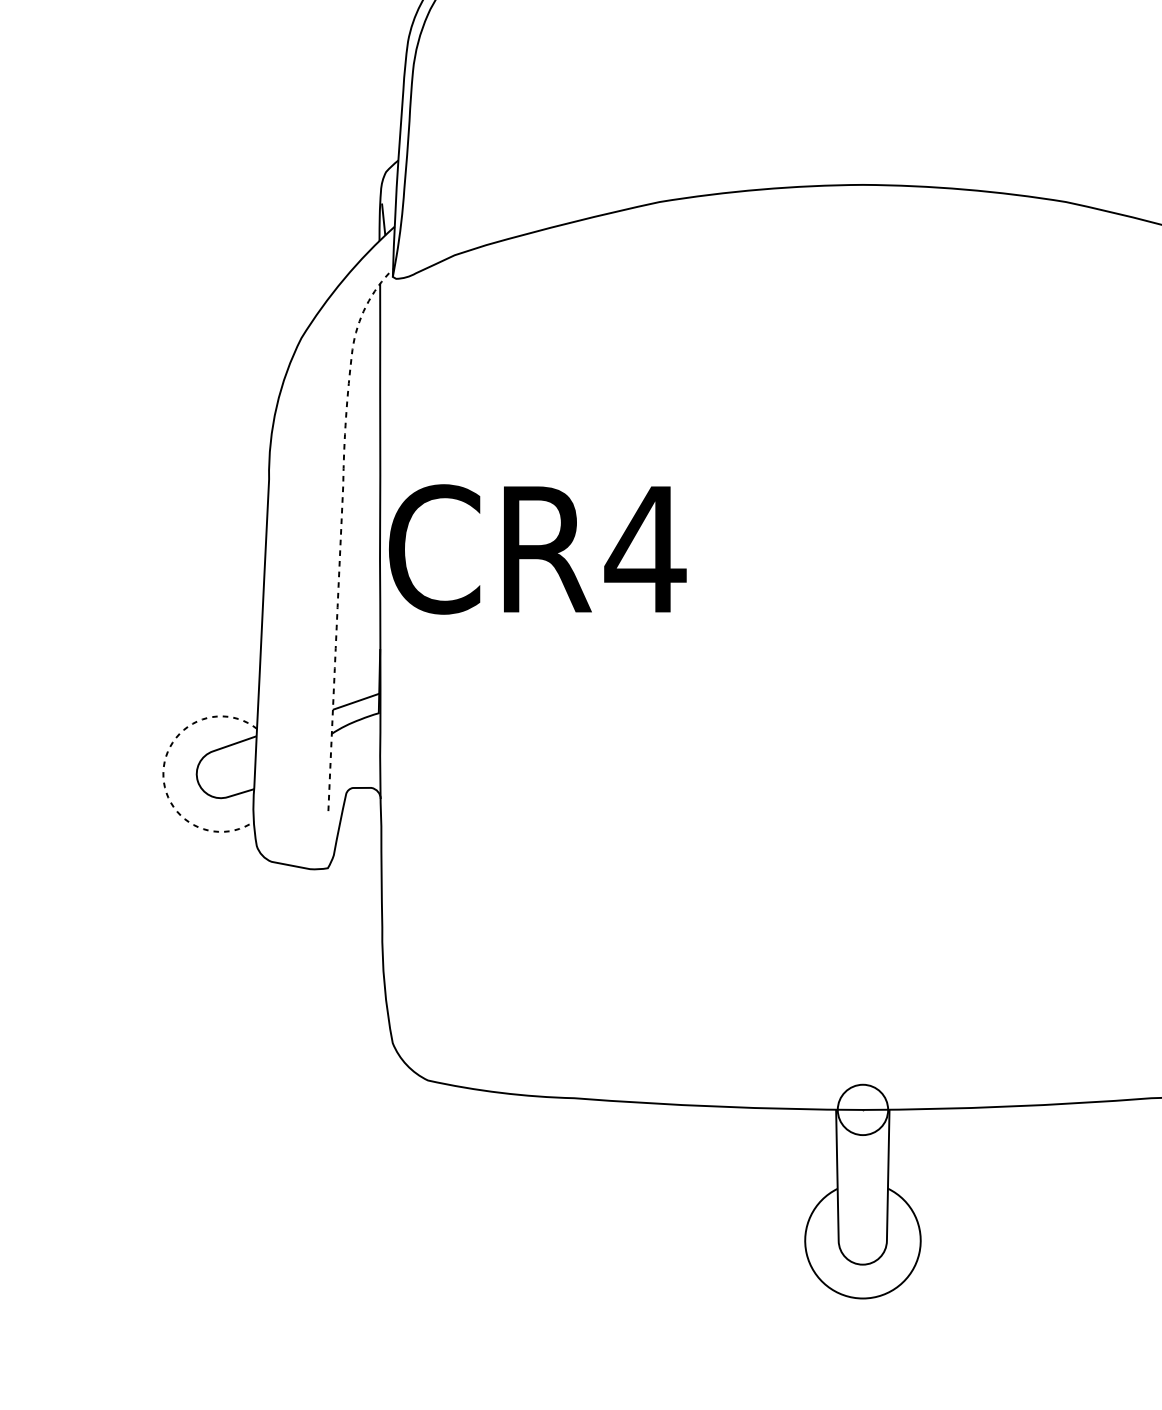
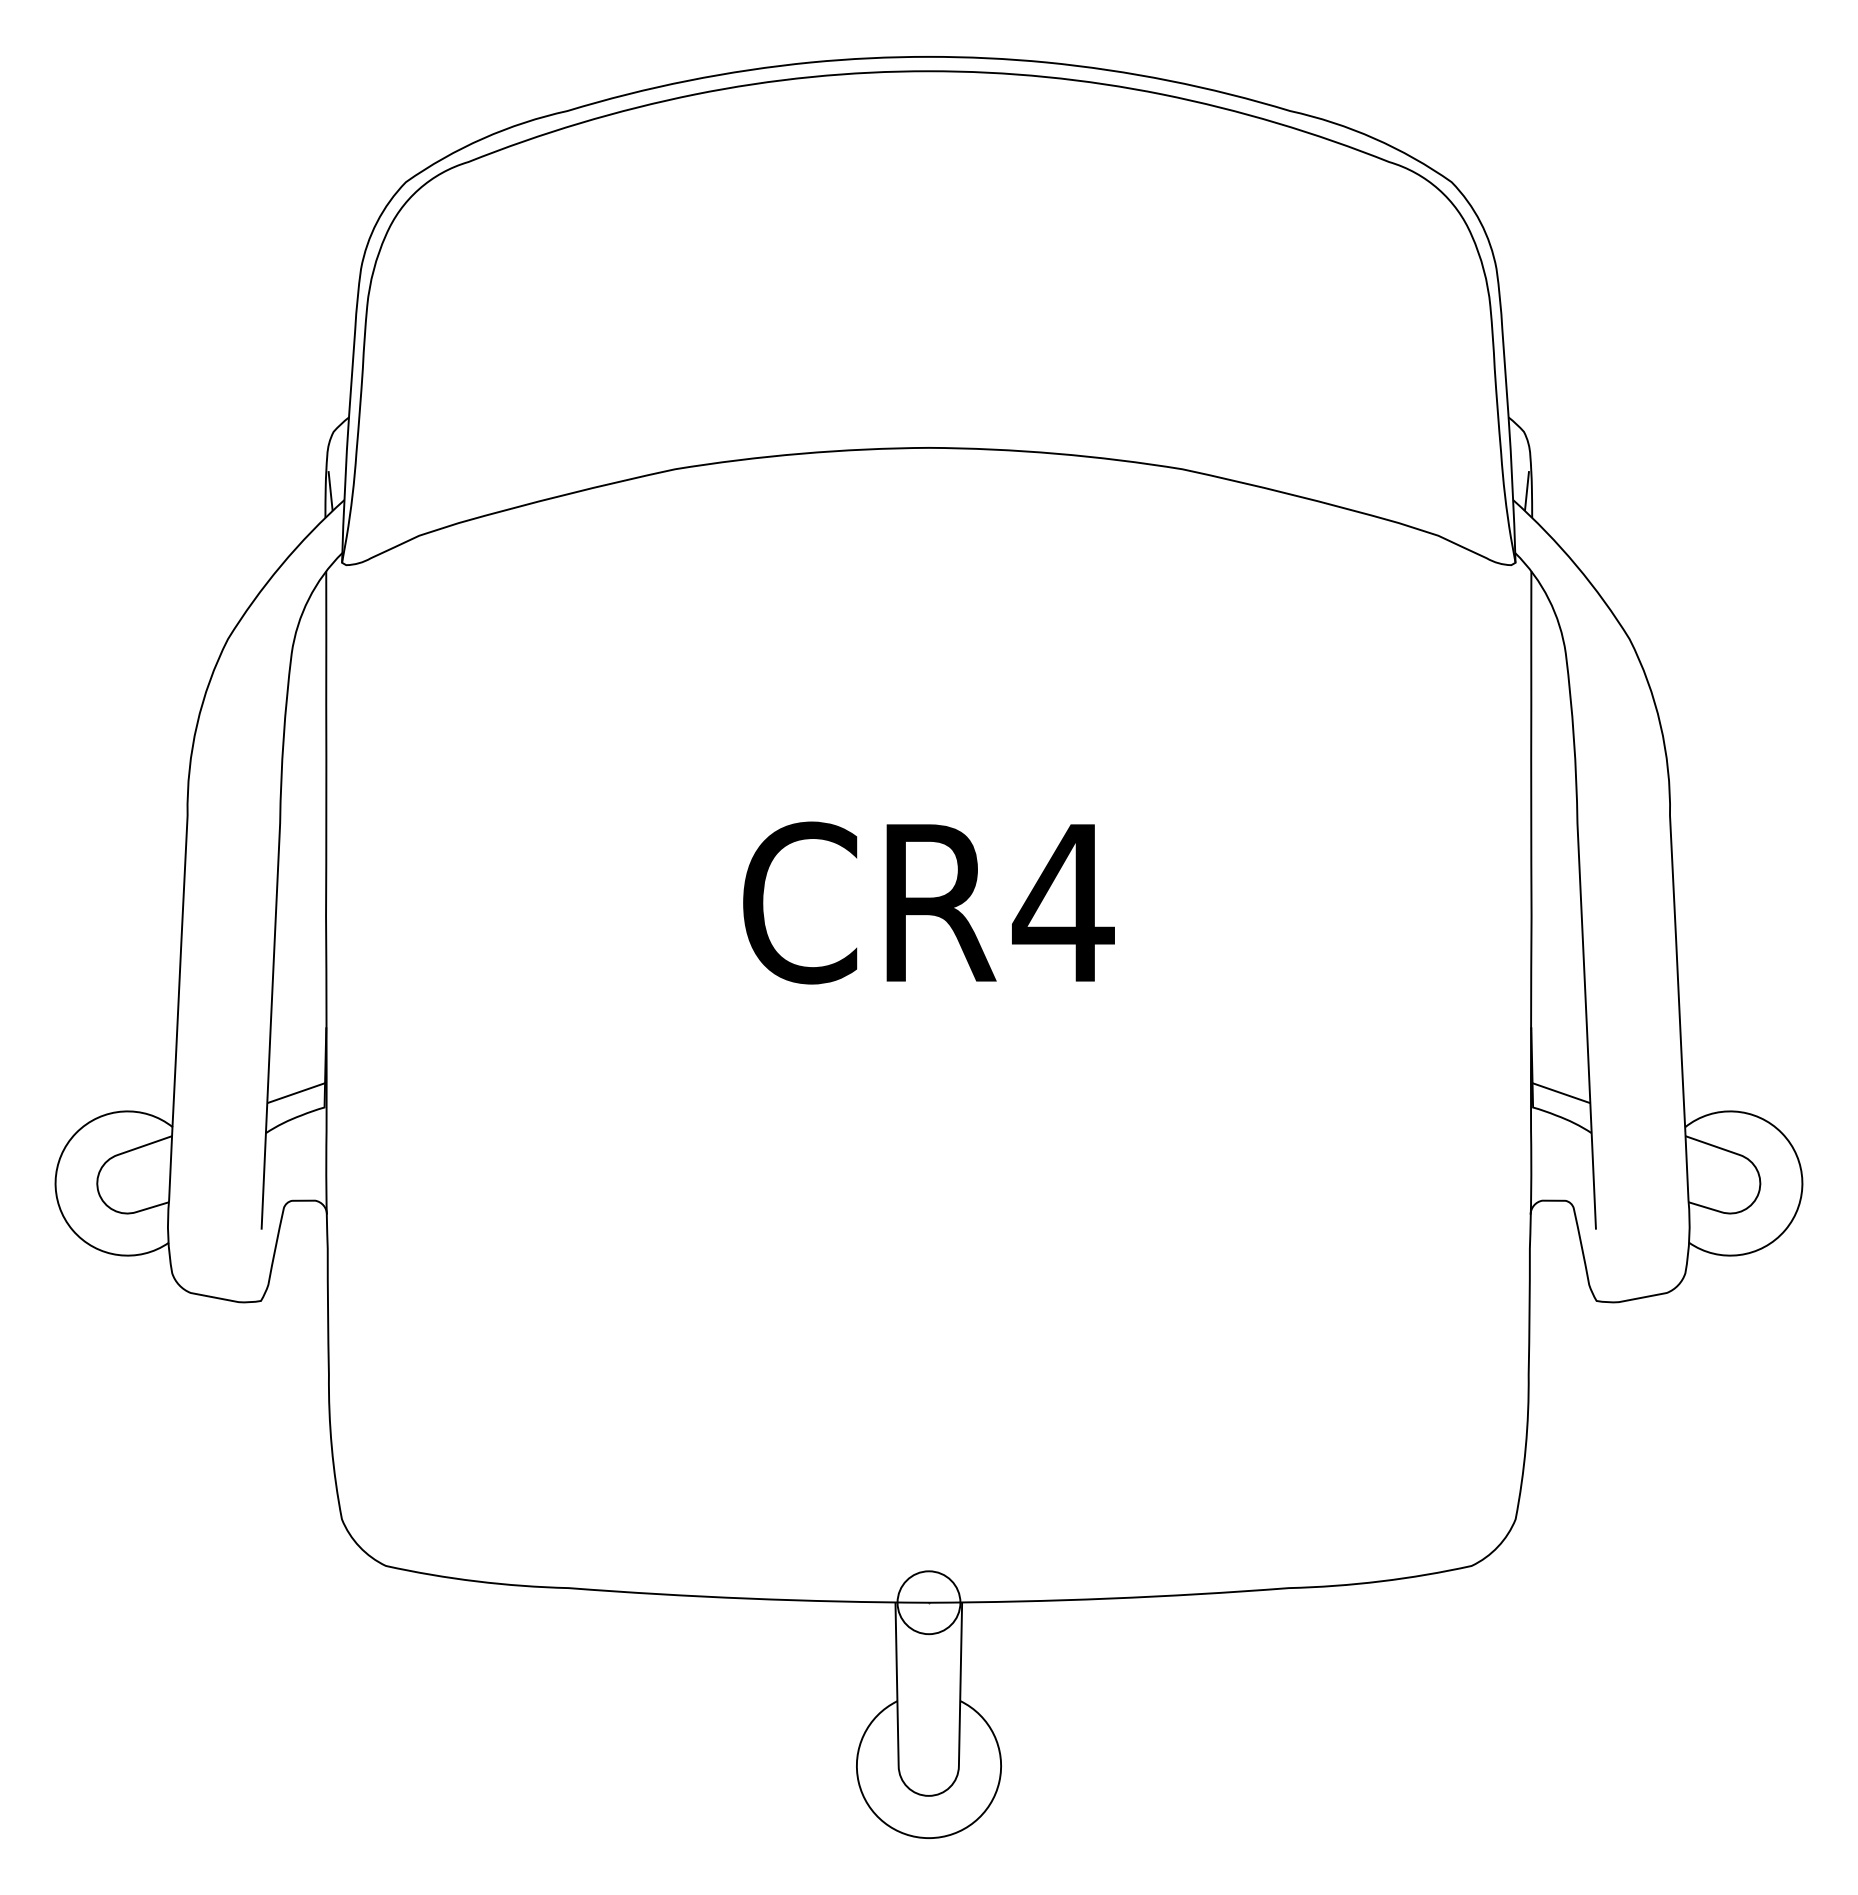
line: (341, 517) -> (278, 863), dashed -> solid
text: (537, 549) -> (928, 902), moved
arc: (163, 772) -> (55, 1181), dashed -> solid

